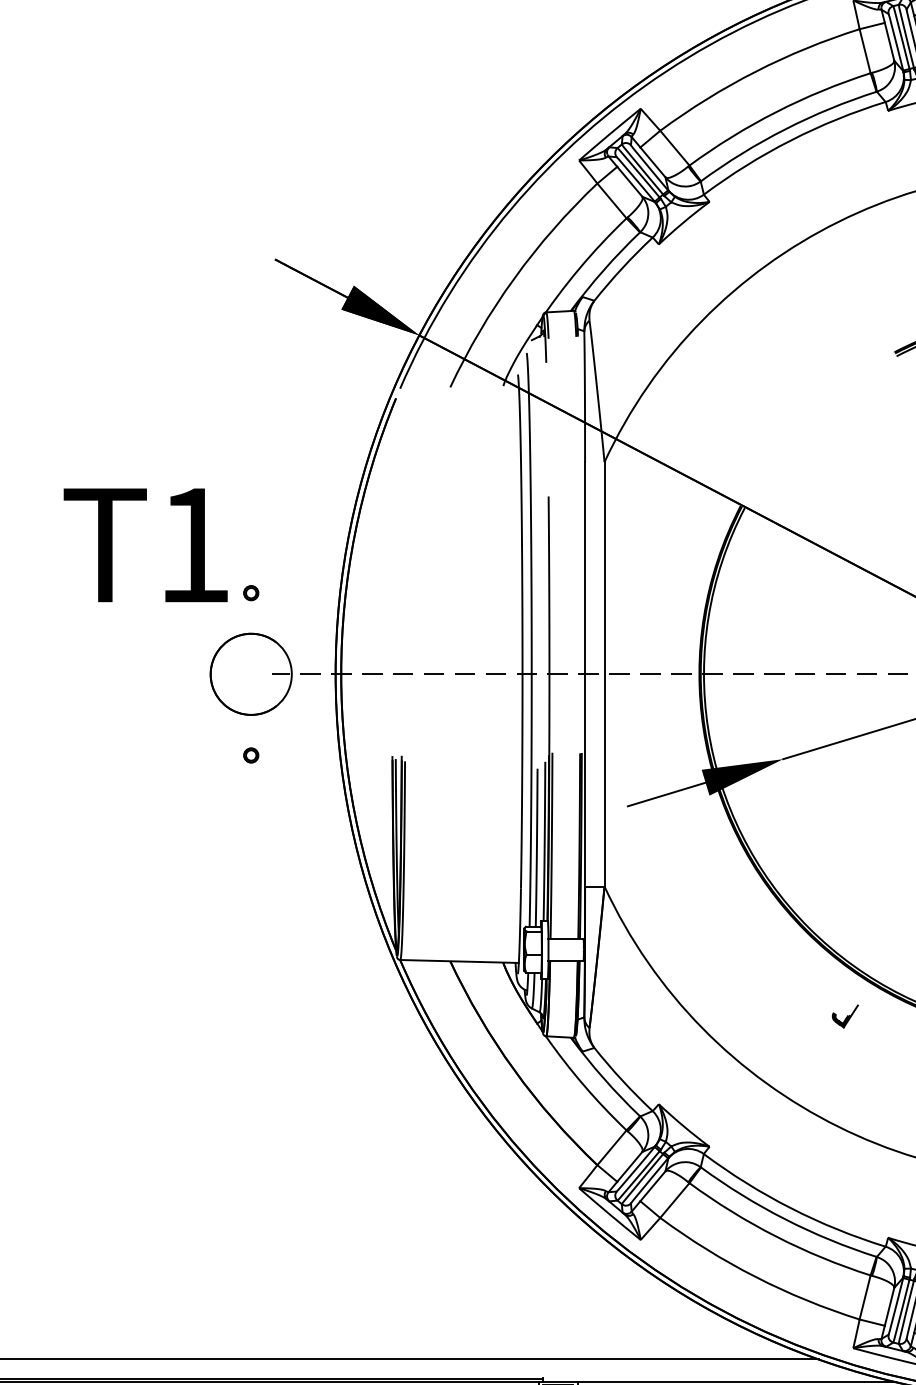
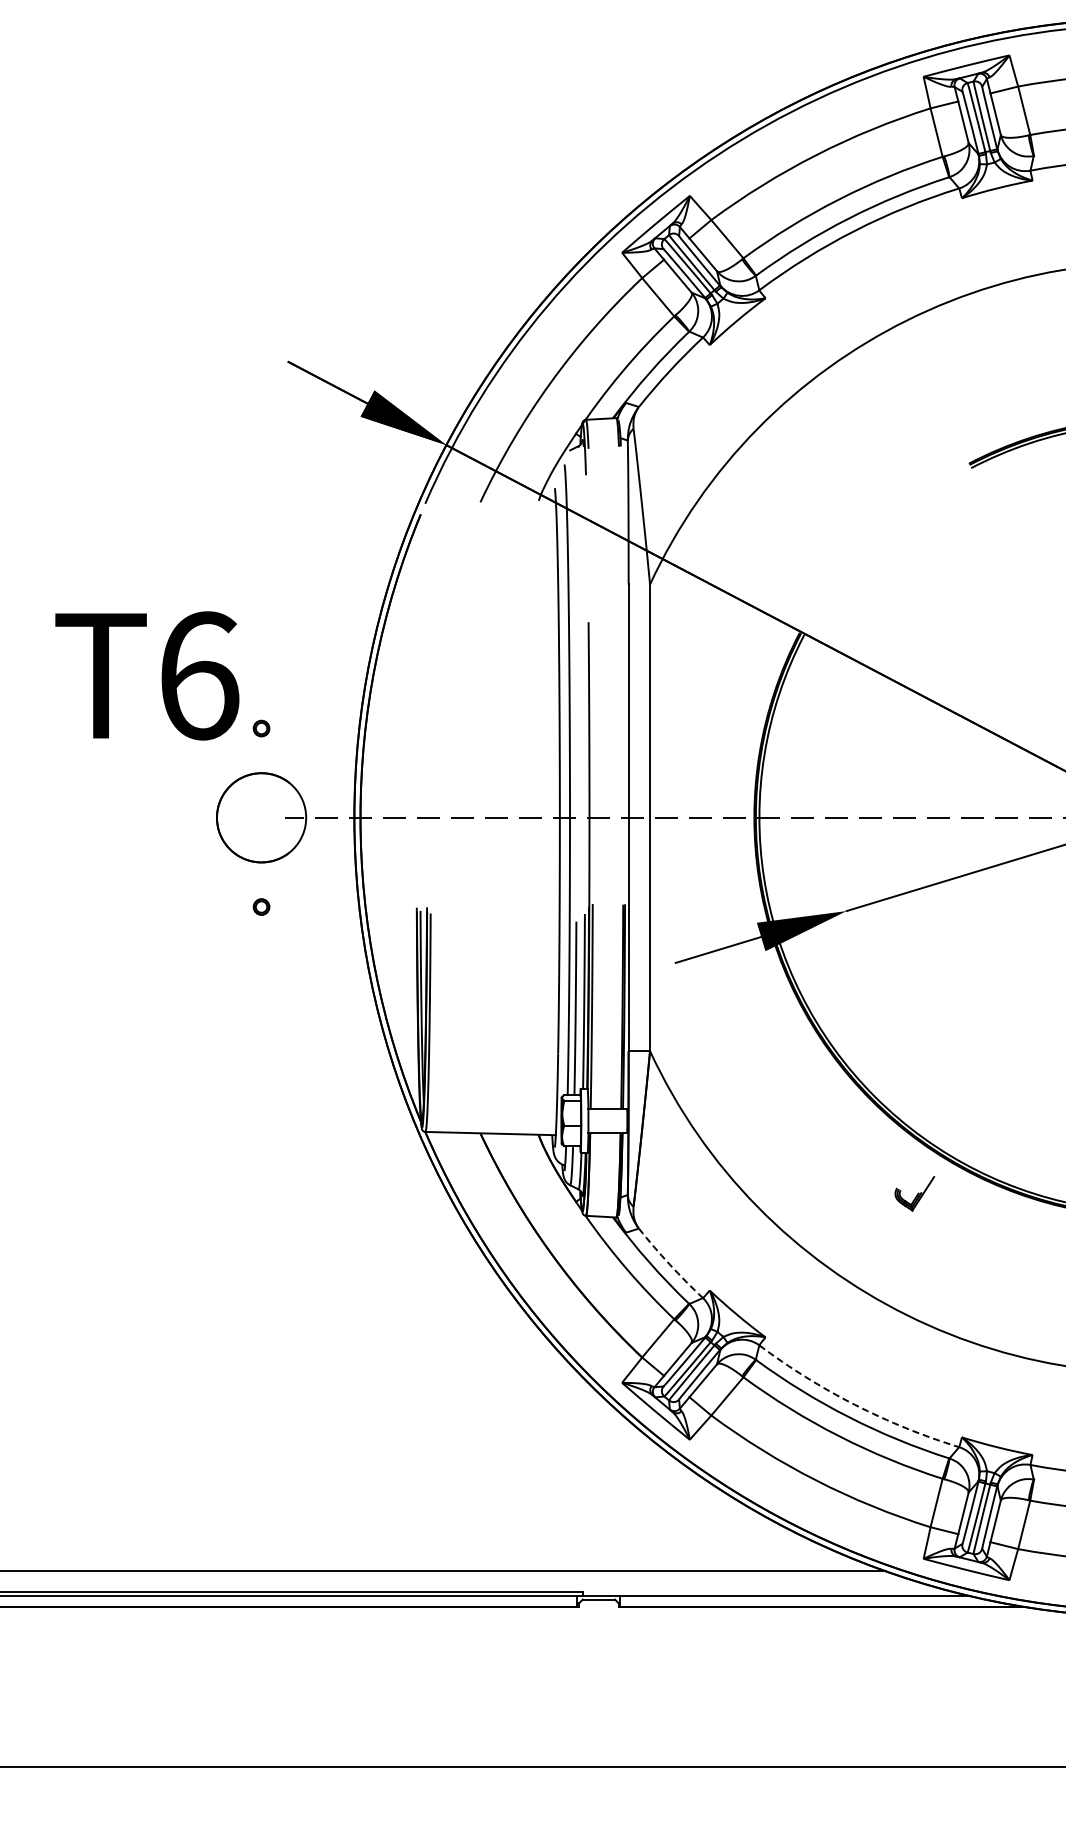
text: (195, 544) -> (200, 675), T1 -> T6
part: (845, 1016) -> (914, 1194), size x1.4
arc: (622, 1080) -> (669, 1264), solid -> dashed
arc: (790, 1207) -> (854, 1404), solid -> dashed

